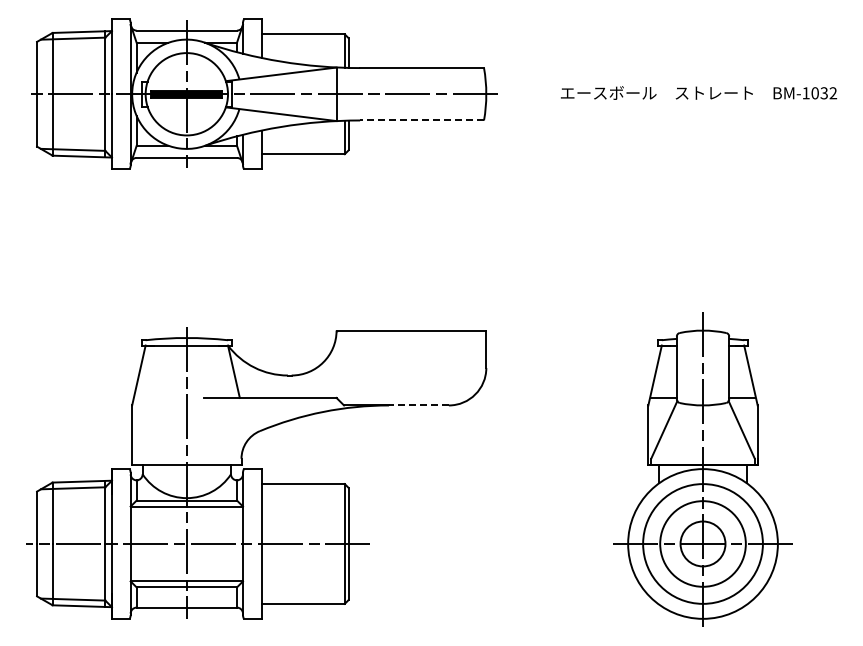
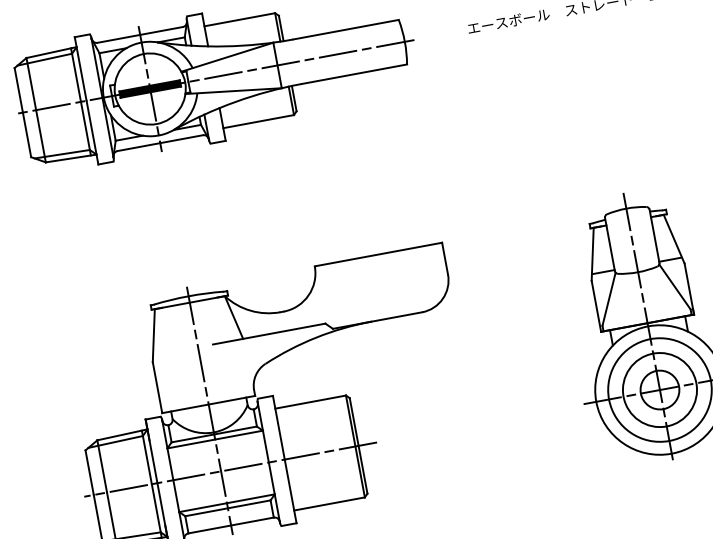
line: (422, 120) -> (354, 74), dashed -> solid
line: (418, 405) -> (396, 317), dashed -> solid

